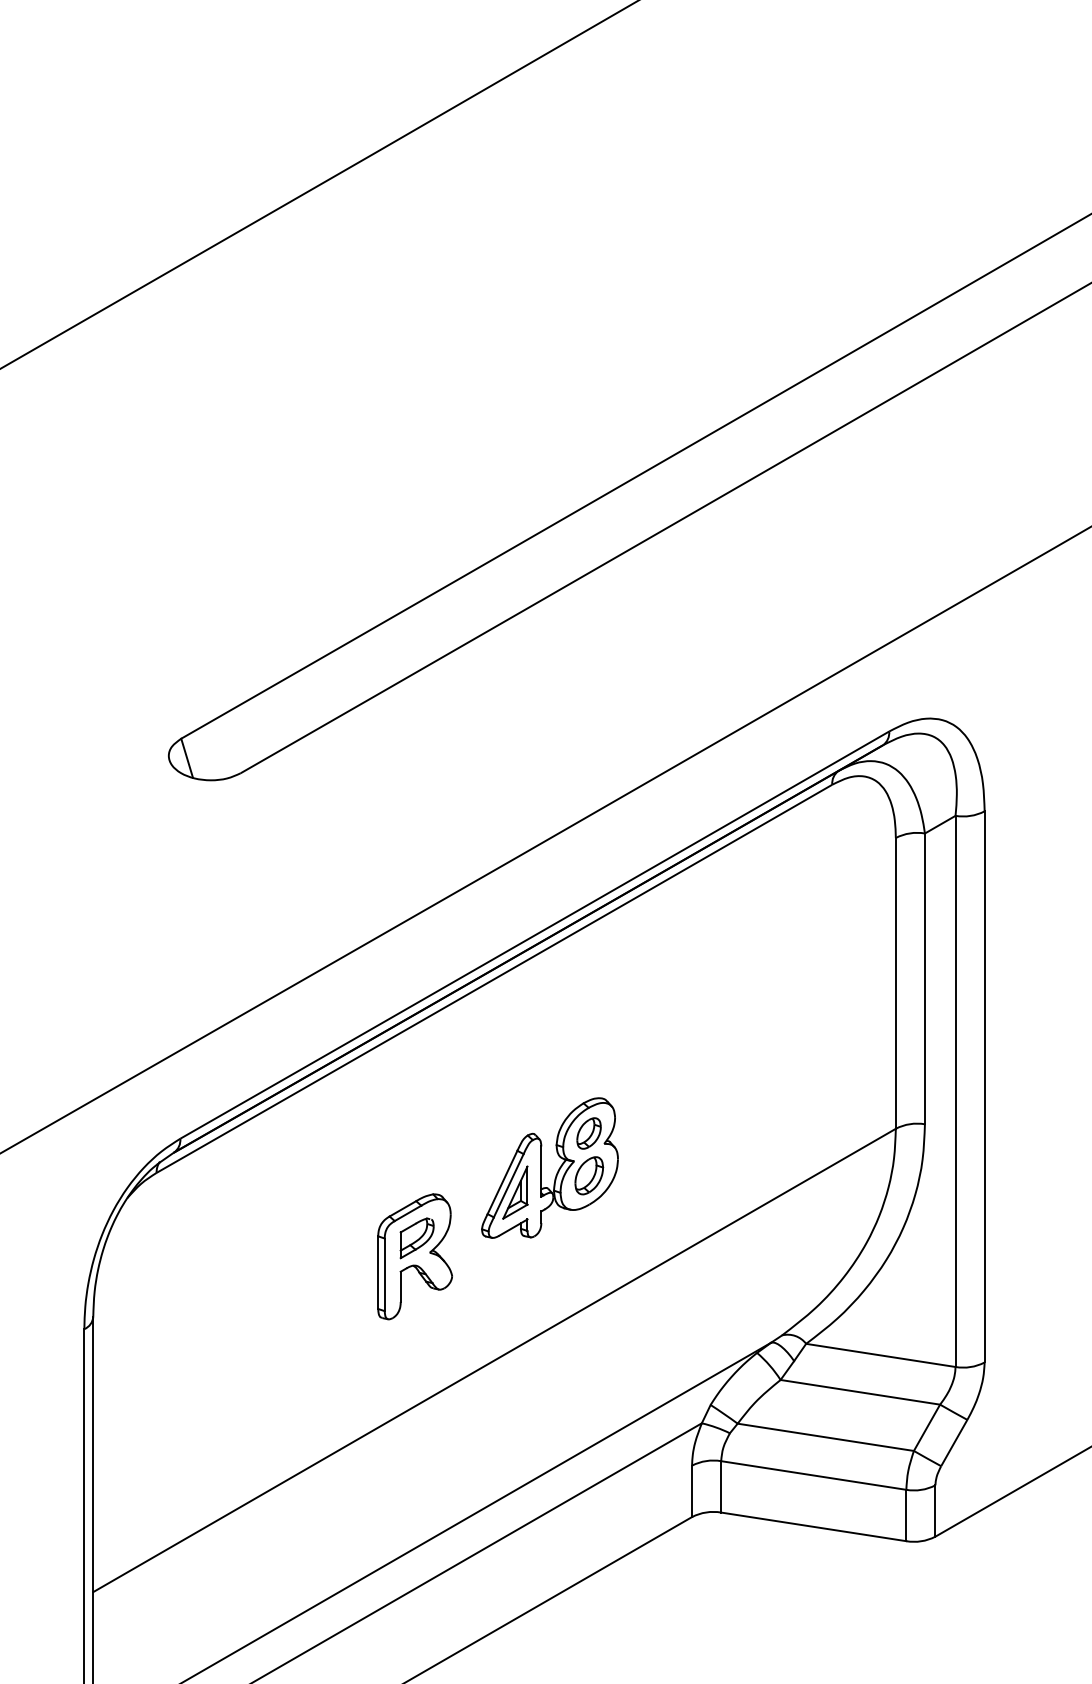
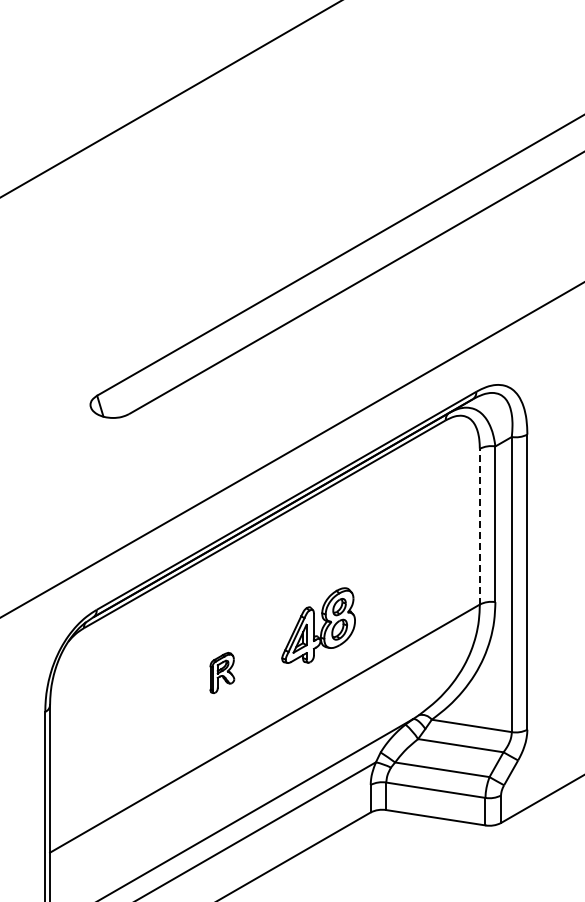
line: (895, 982) -> (479, 526), solid -> dashed
part: (549, 1167) -> (318, 625), moved
part: (415, 1255) -> (222, 672), size x0.6

